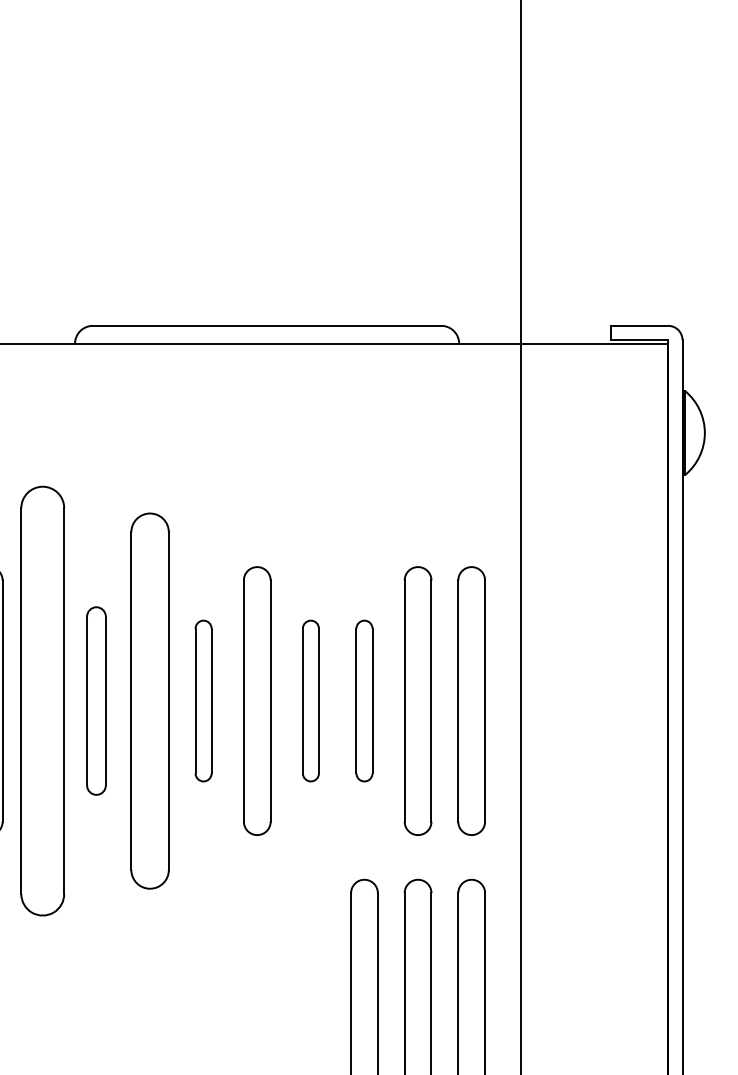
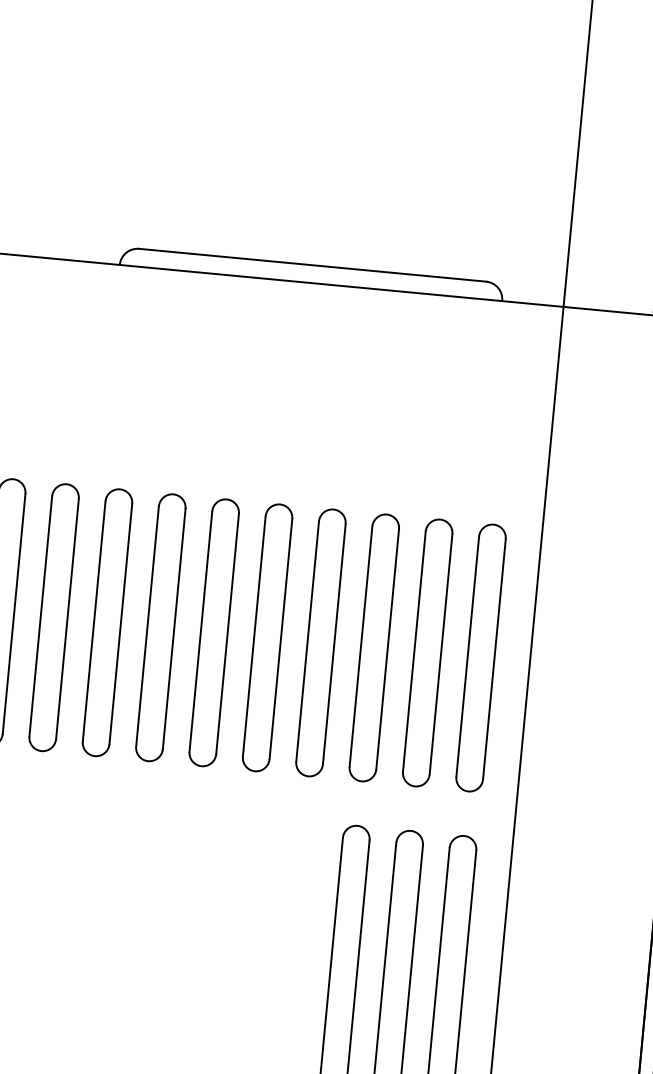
part: (42, 700) -> (53, 617), size x0.62
part: (96, 700) -> (107, 622), size x1.43
part: (149, 700) -> (160, 627), size x0.71
part: (203, 700) -> (214, 632), size x1.67
part: (310, 700) -> (320, 642), size x1.67
part: (364, 700) -> (374, 647), size x1.67

